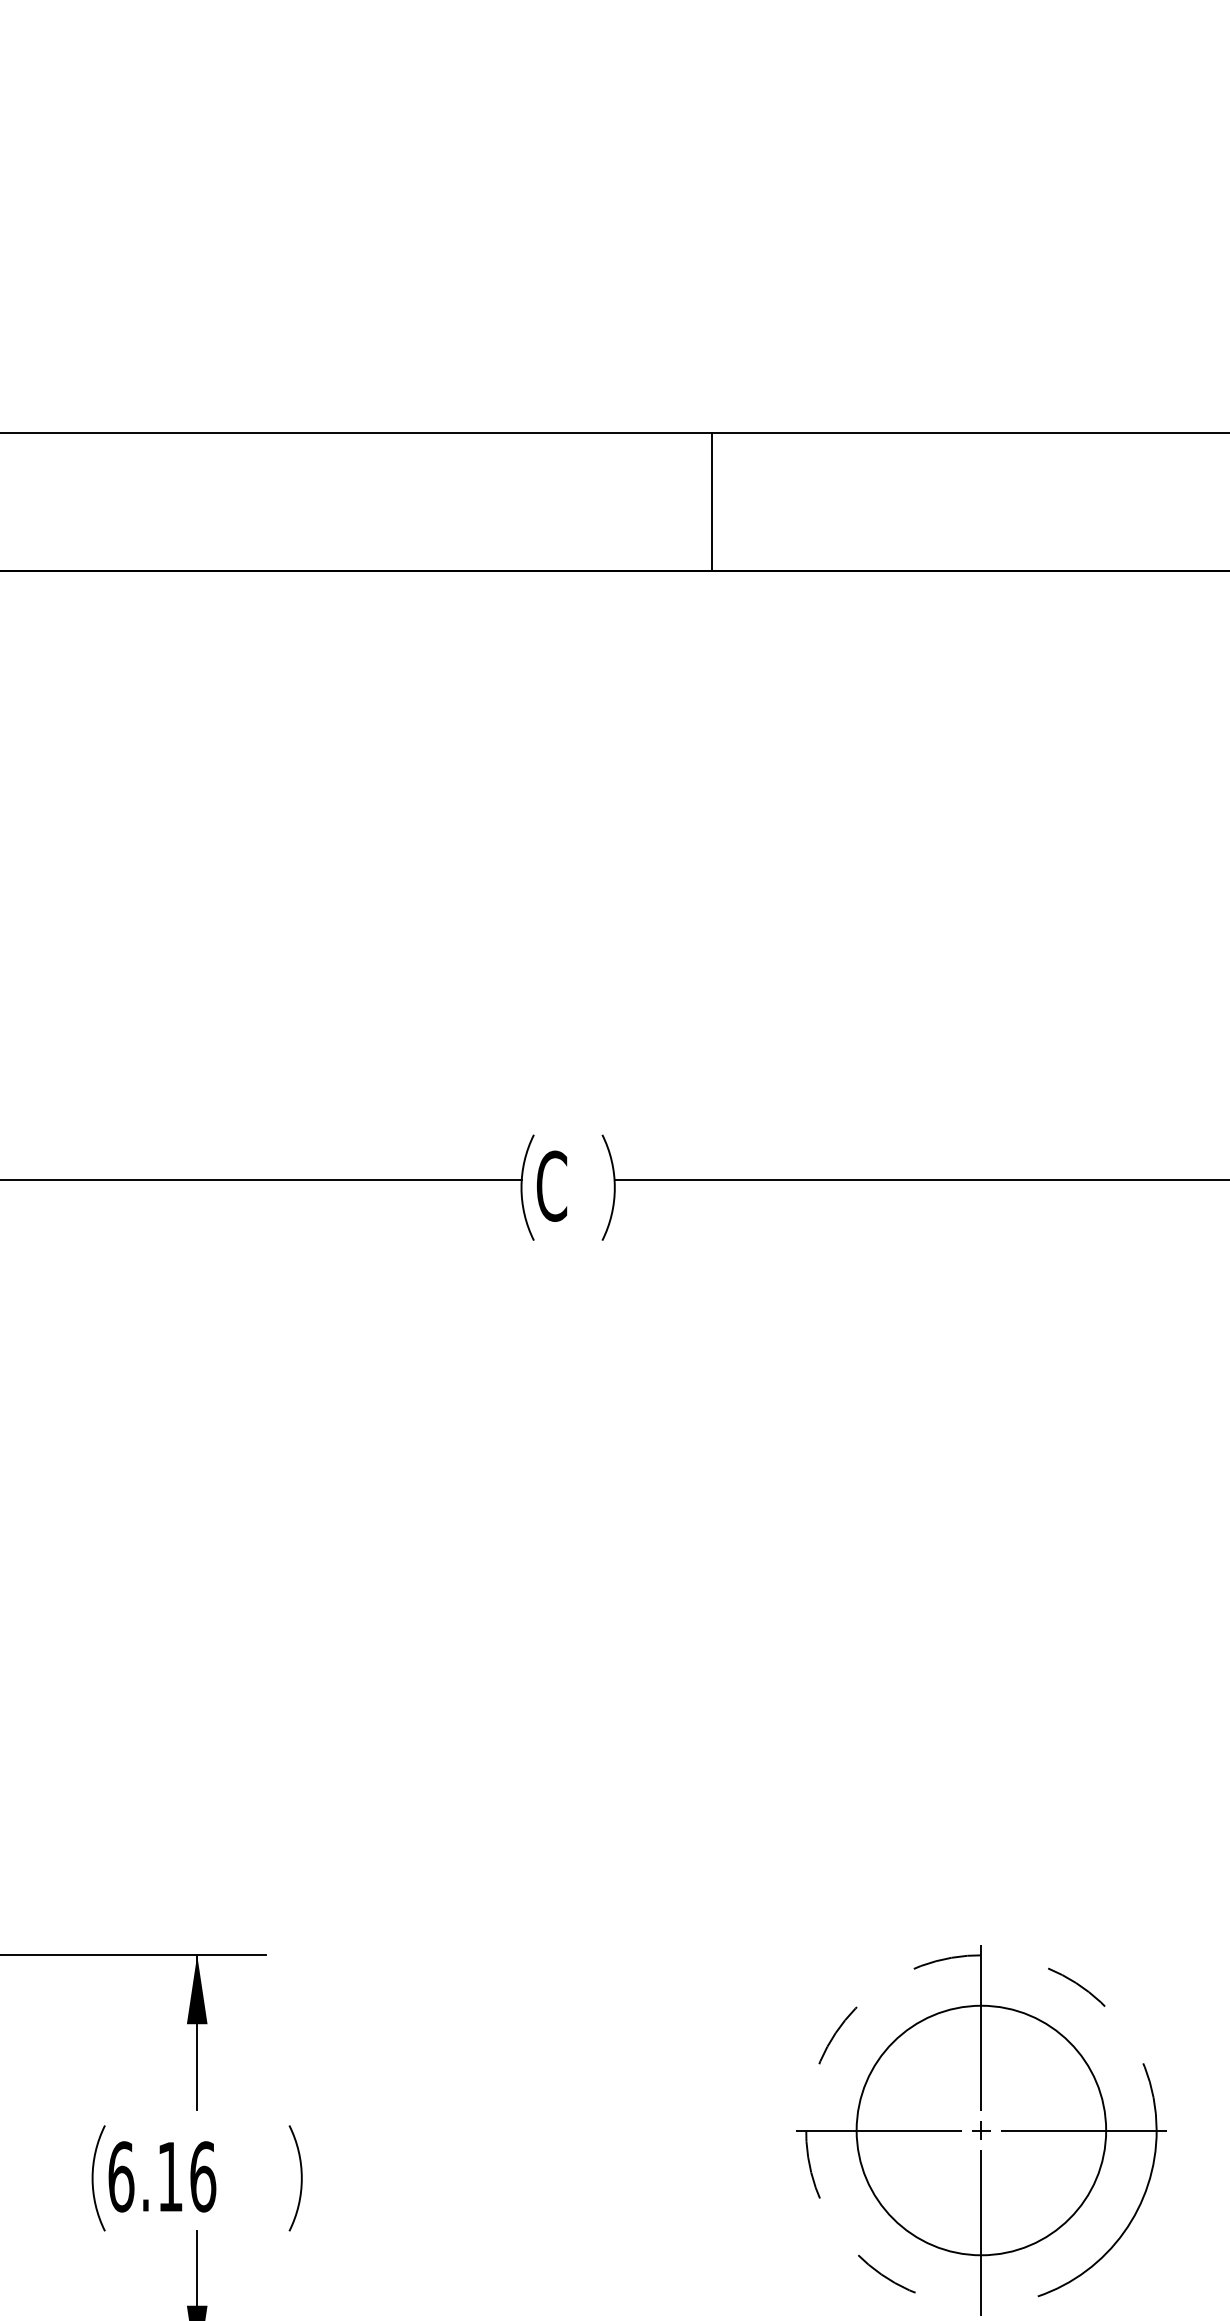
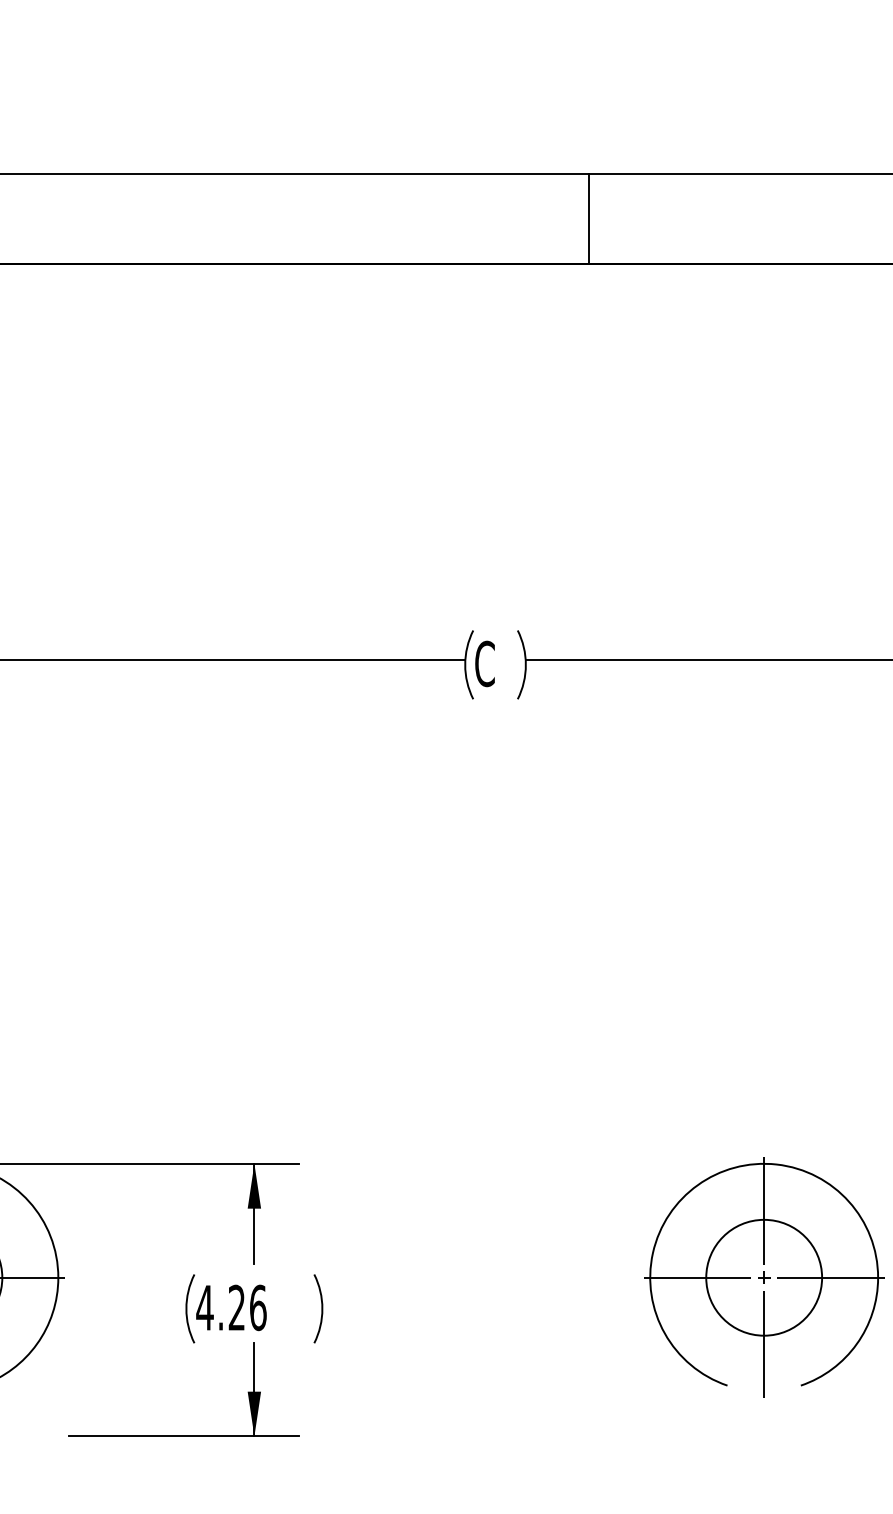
arc: (878, 1988) -> (697, 1185), dashed -> solid
circle: (981, 2130) -> (764, 1277), size x0.71
text: (145, 2176) -> (220, 1307), 6.16 -> 4.26

